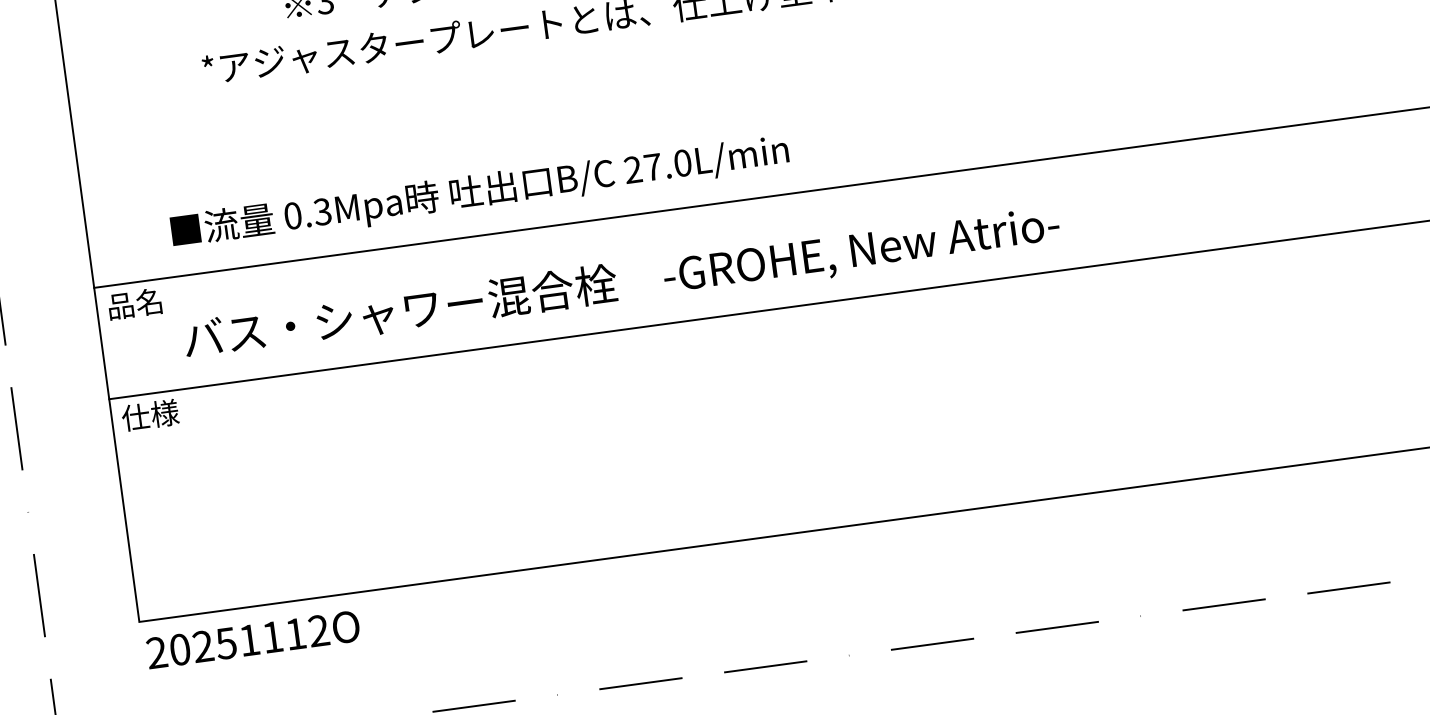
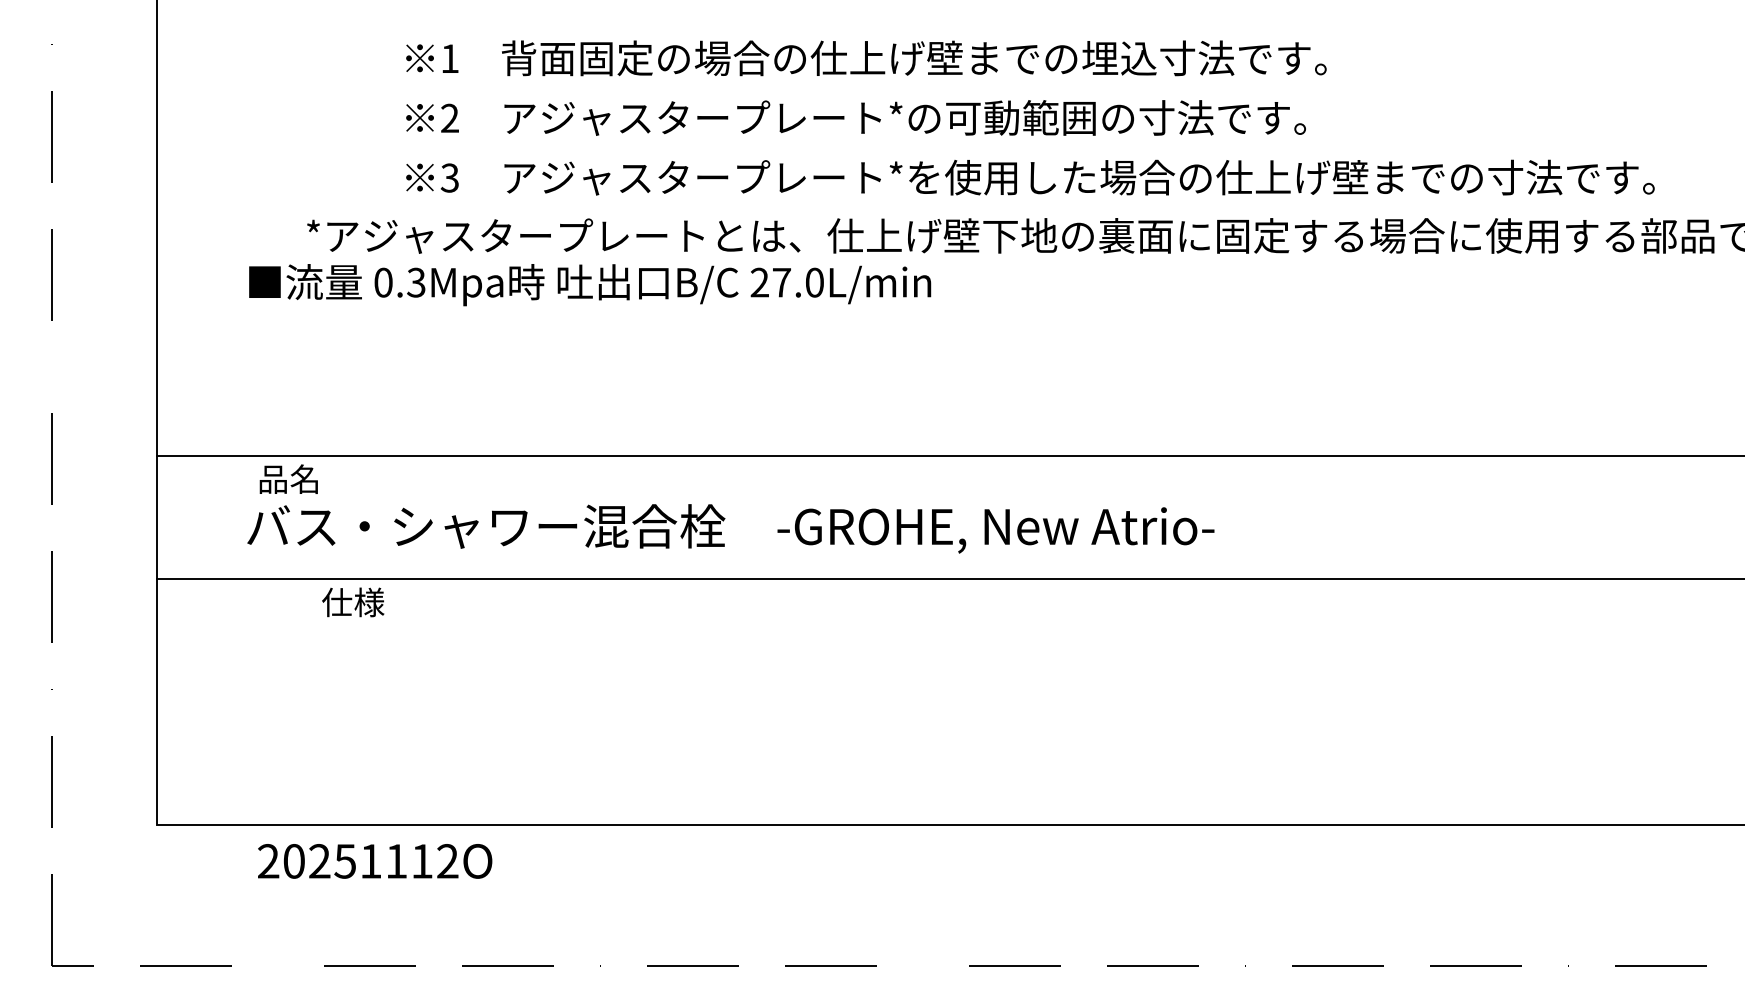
text: (480, 193) -> (590, 285), moved
text: (134, 303) -> (288, 478), moved
text: (150, 415) -> (353, 602), moved
text: (253, 639) -> (375, 861), moved

